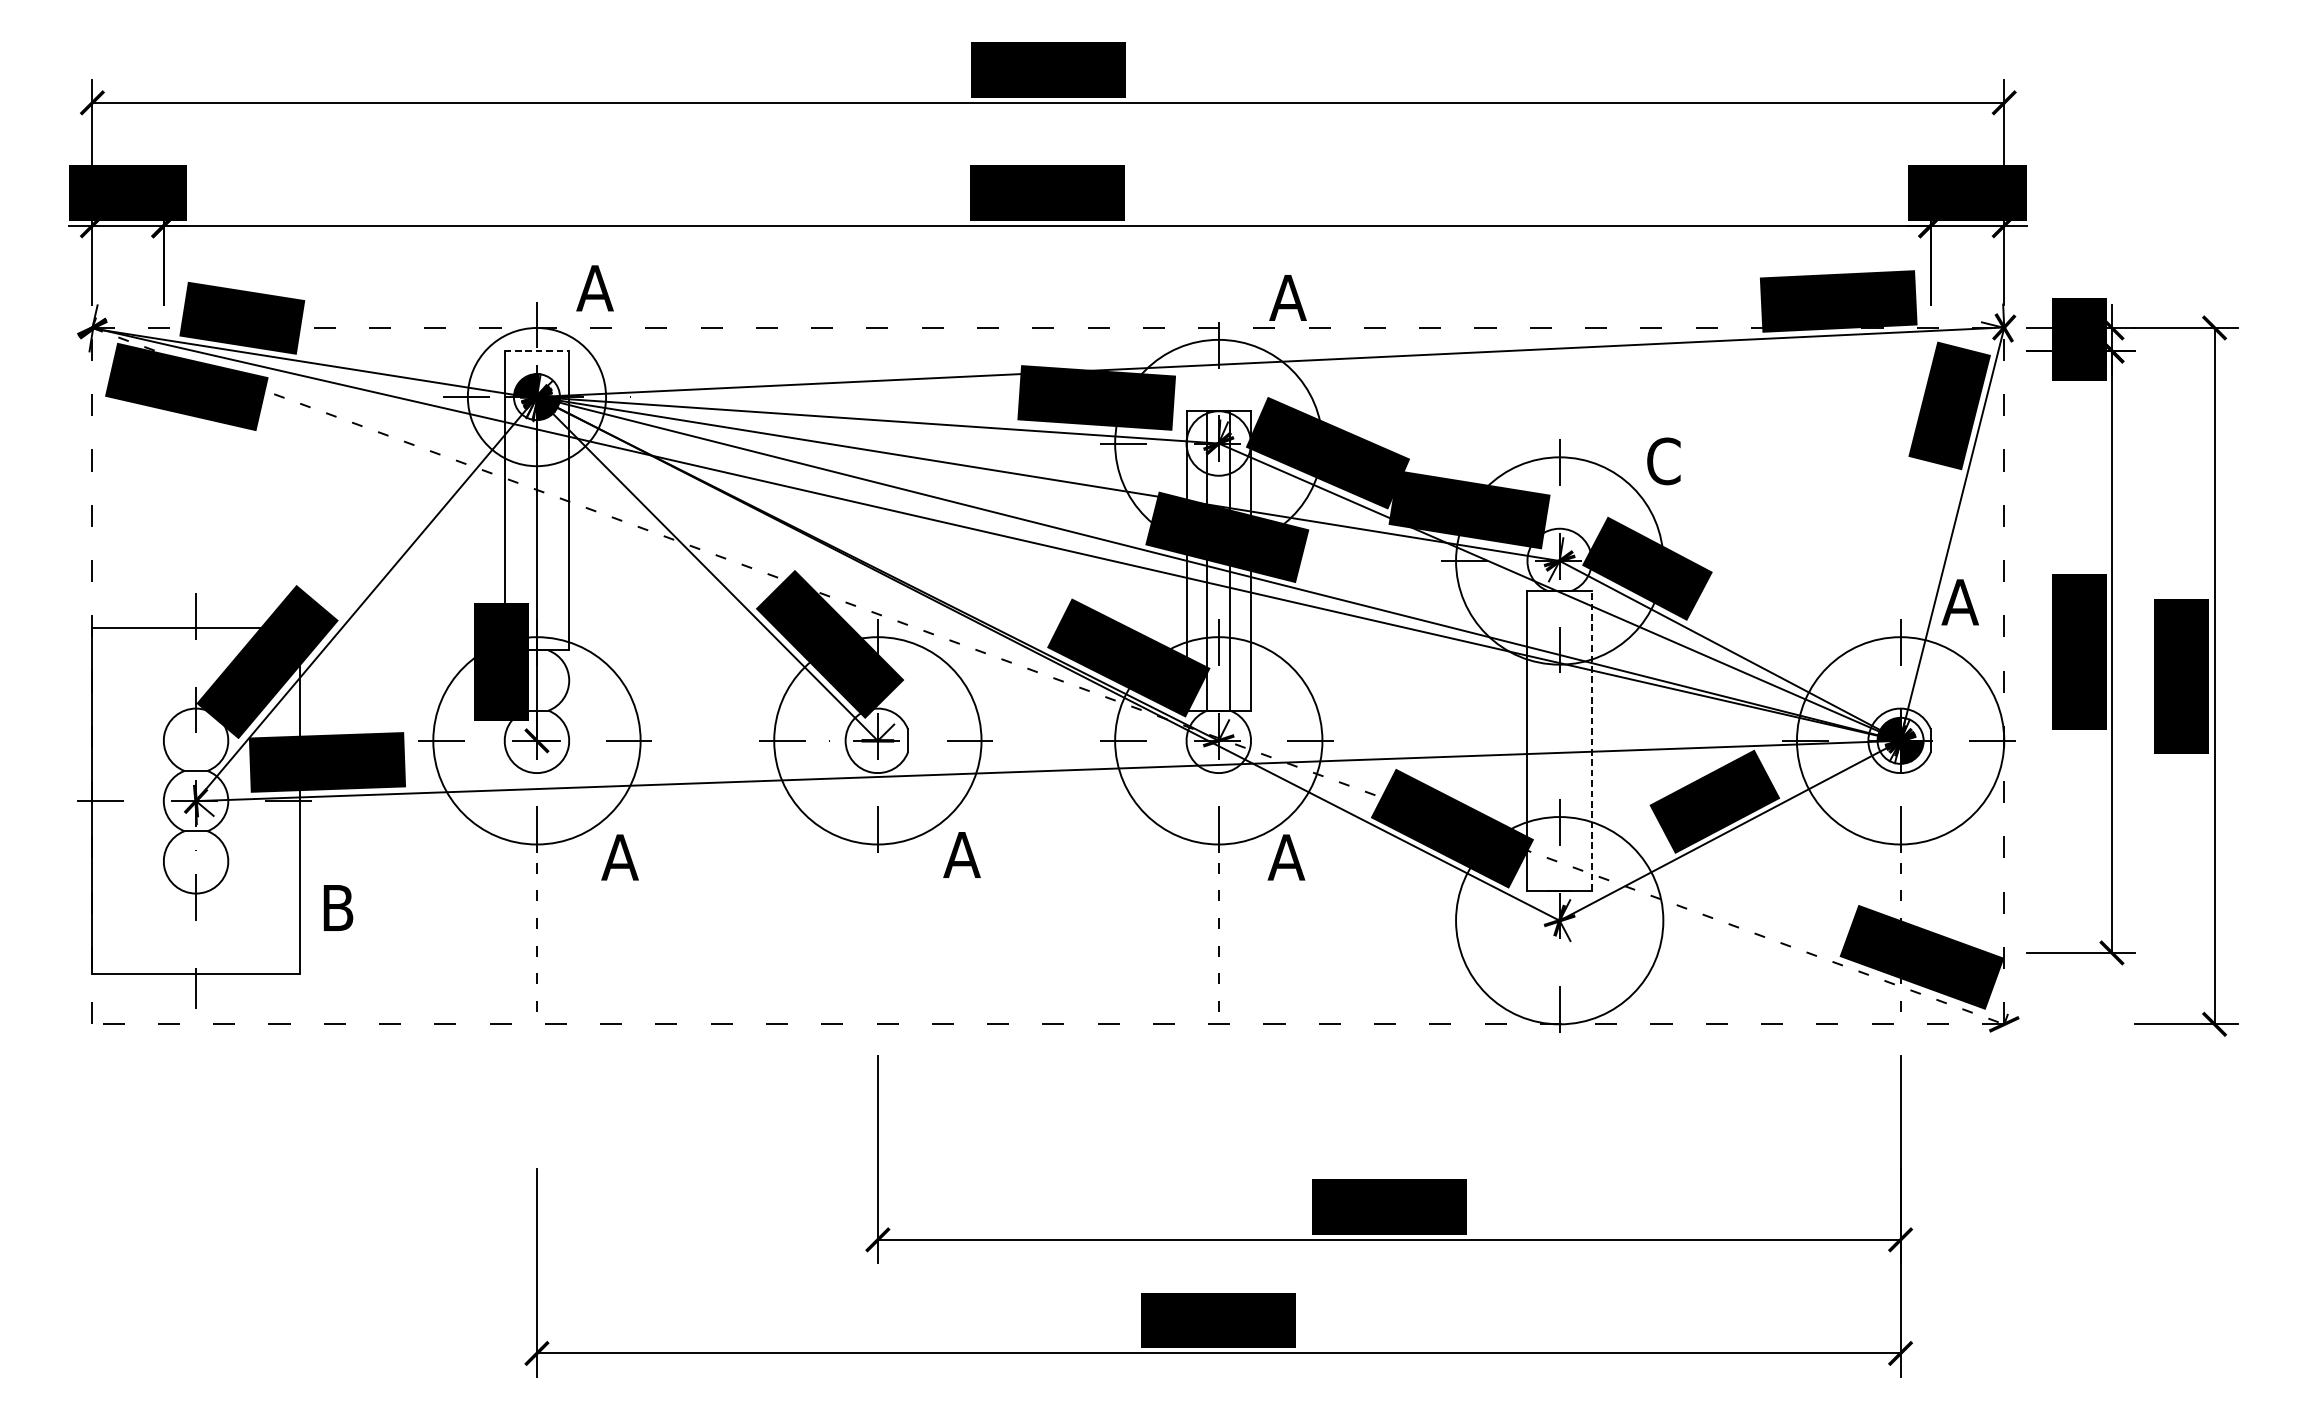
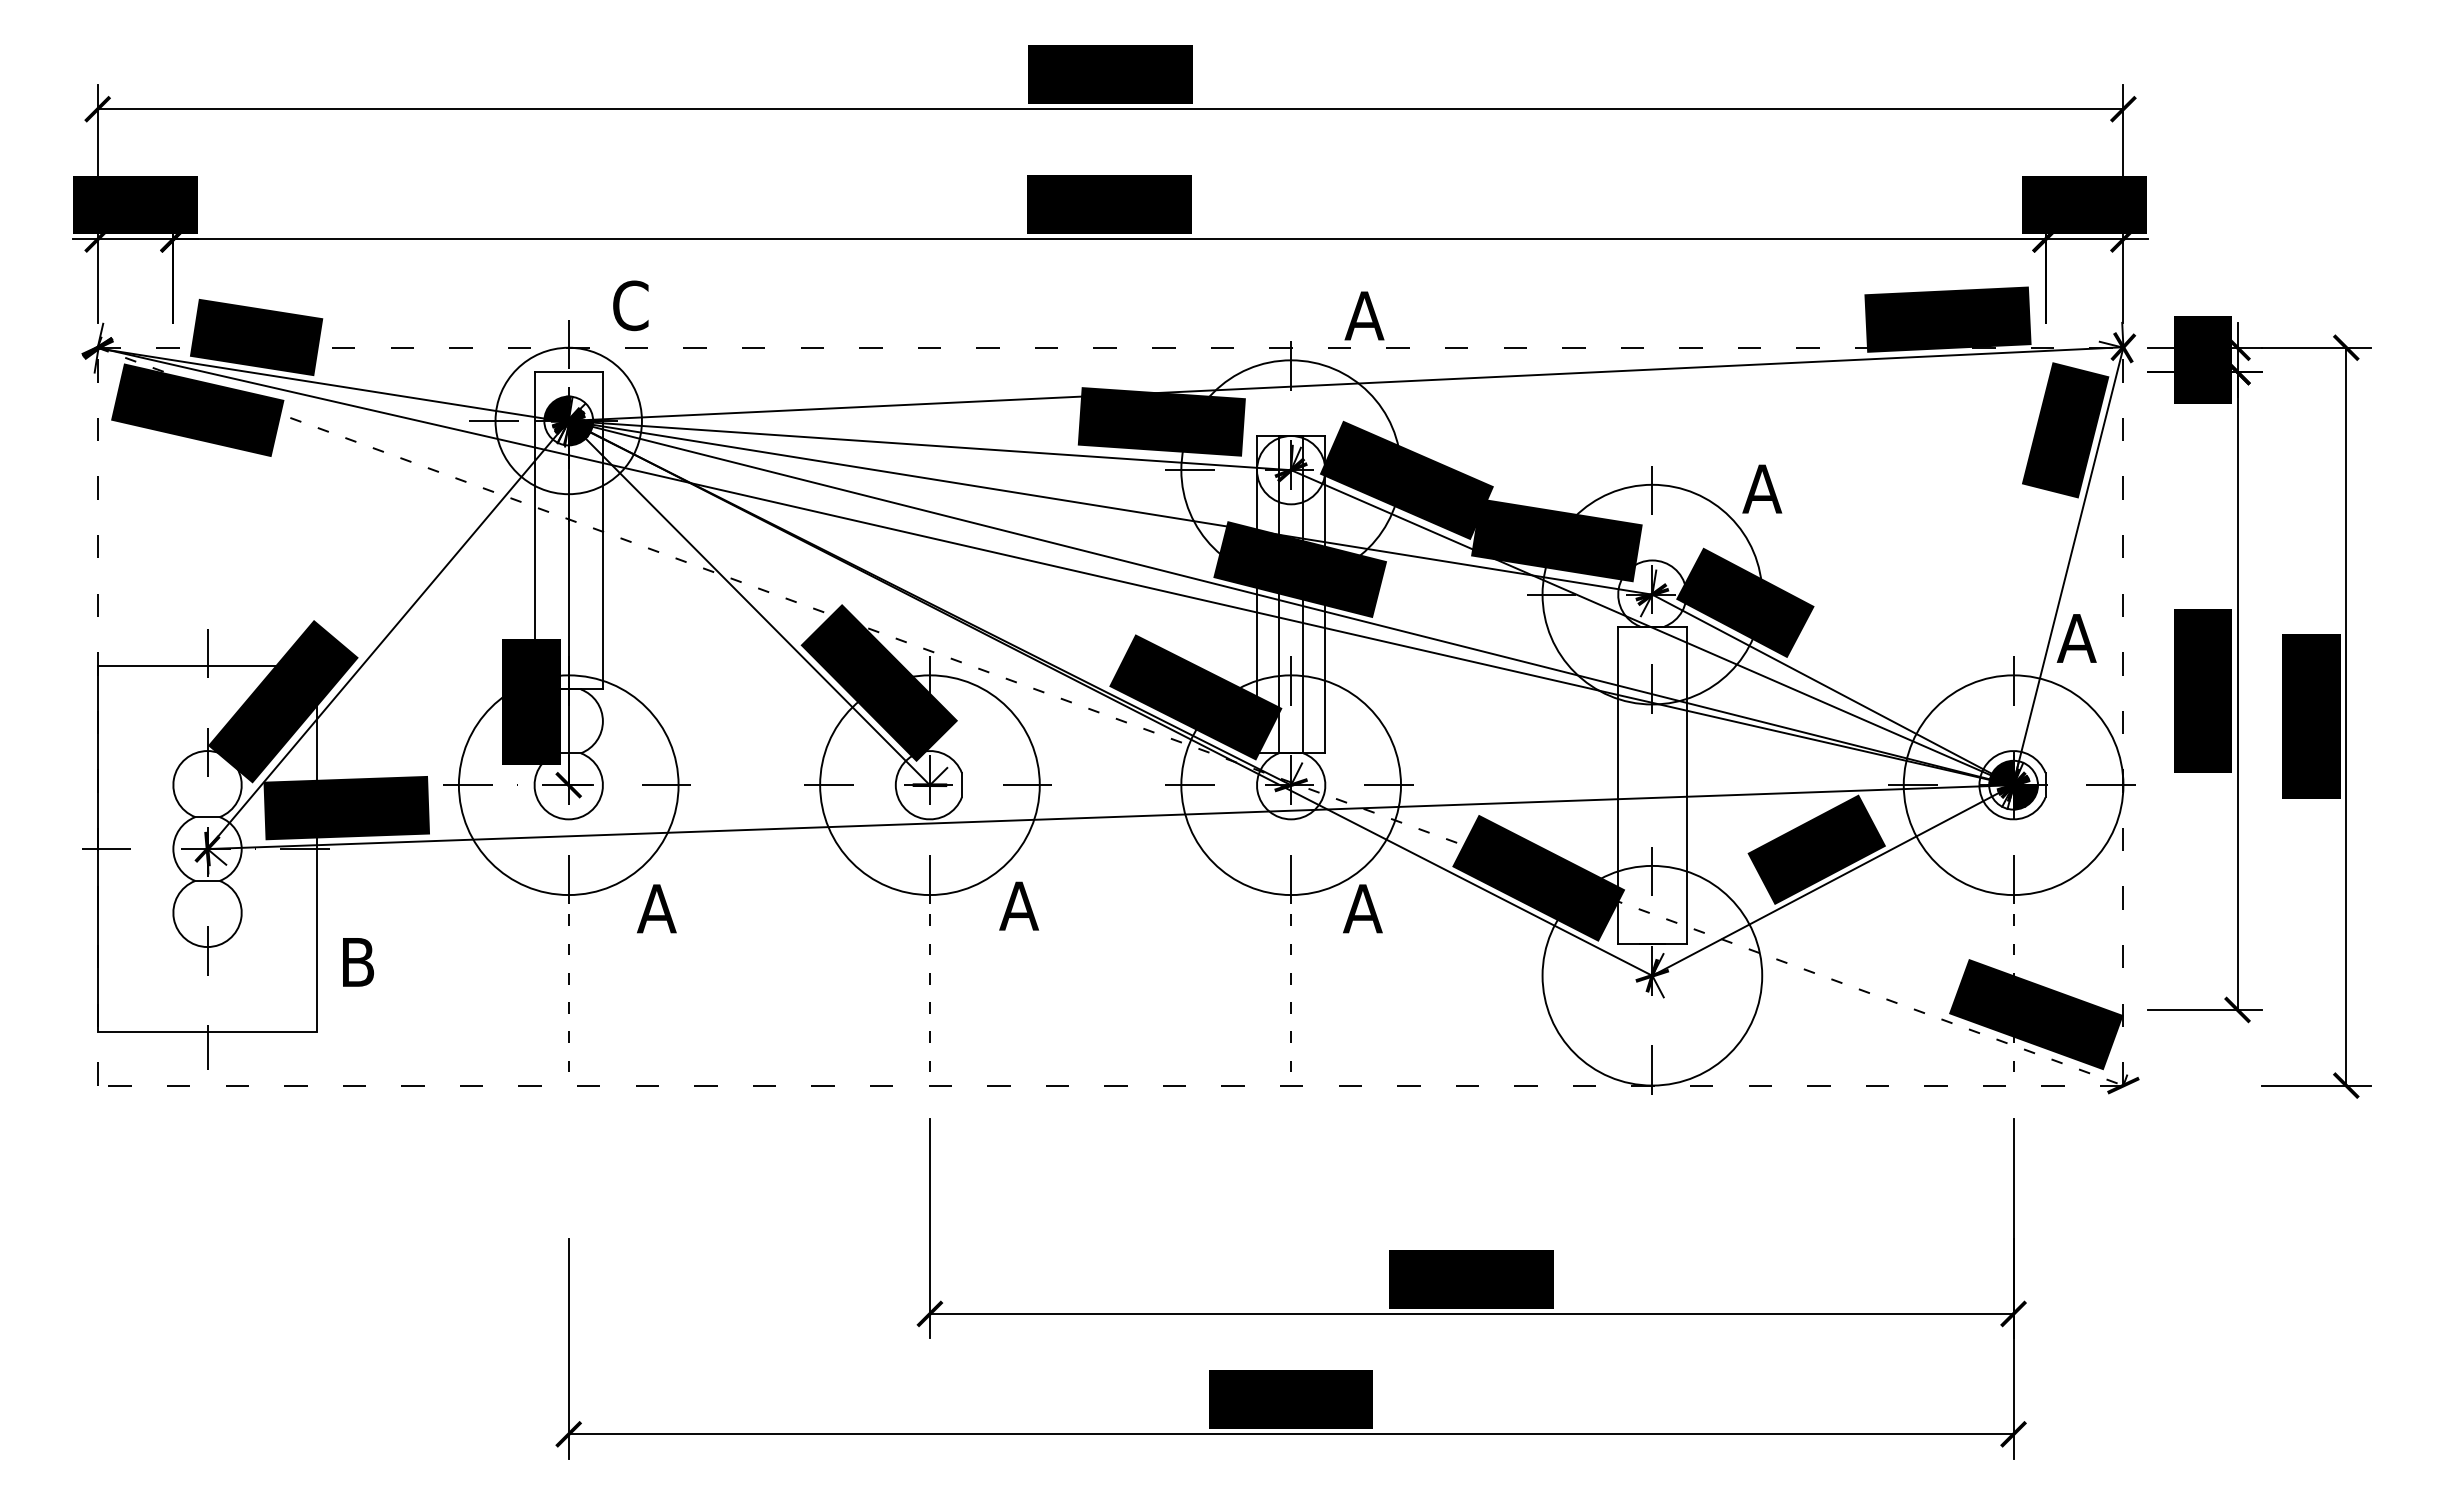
text: (595, 288) -> (630, 305), A -> C
line: (537, 351) -> (569, 372), dashed -> solid
text: (1663, 460) -> (1762, 488), C -> A
line: (1591, 741) -> (1686, 785), dashed -> solid
line: (877, 928) -> (929, 984), added

